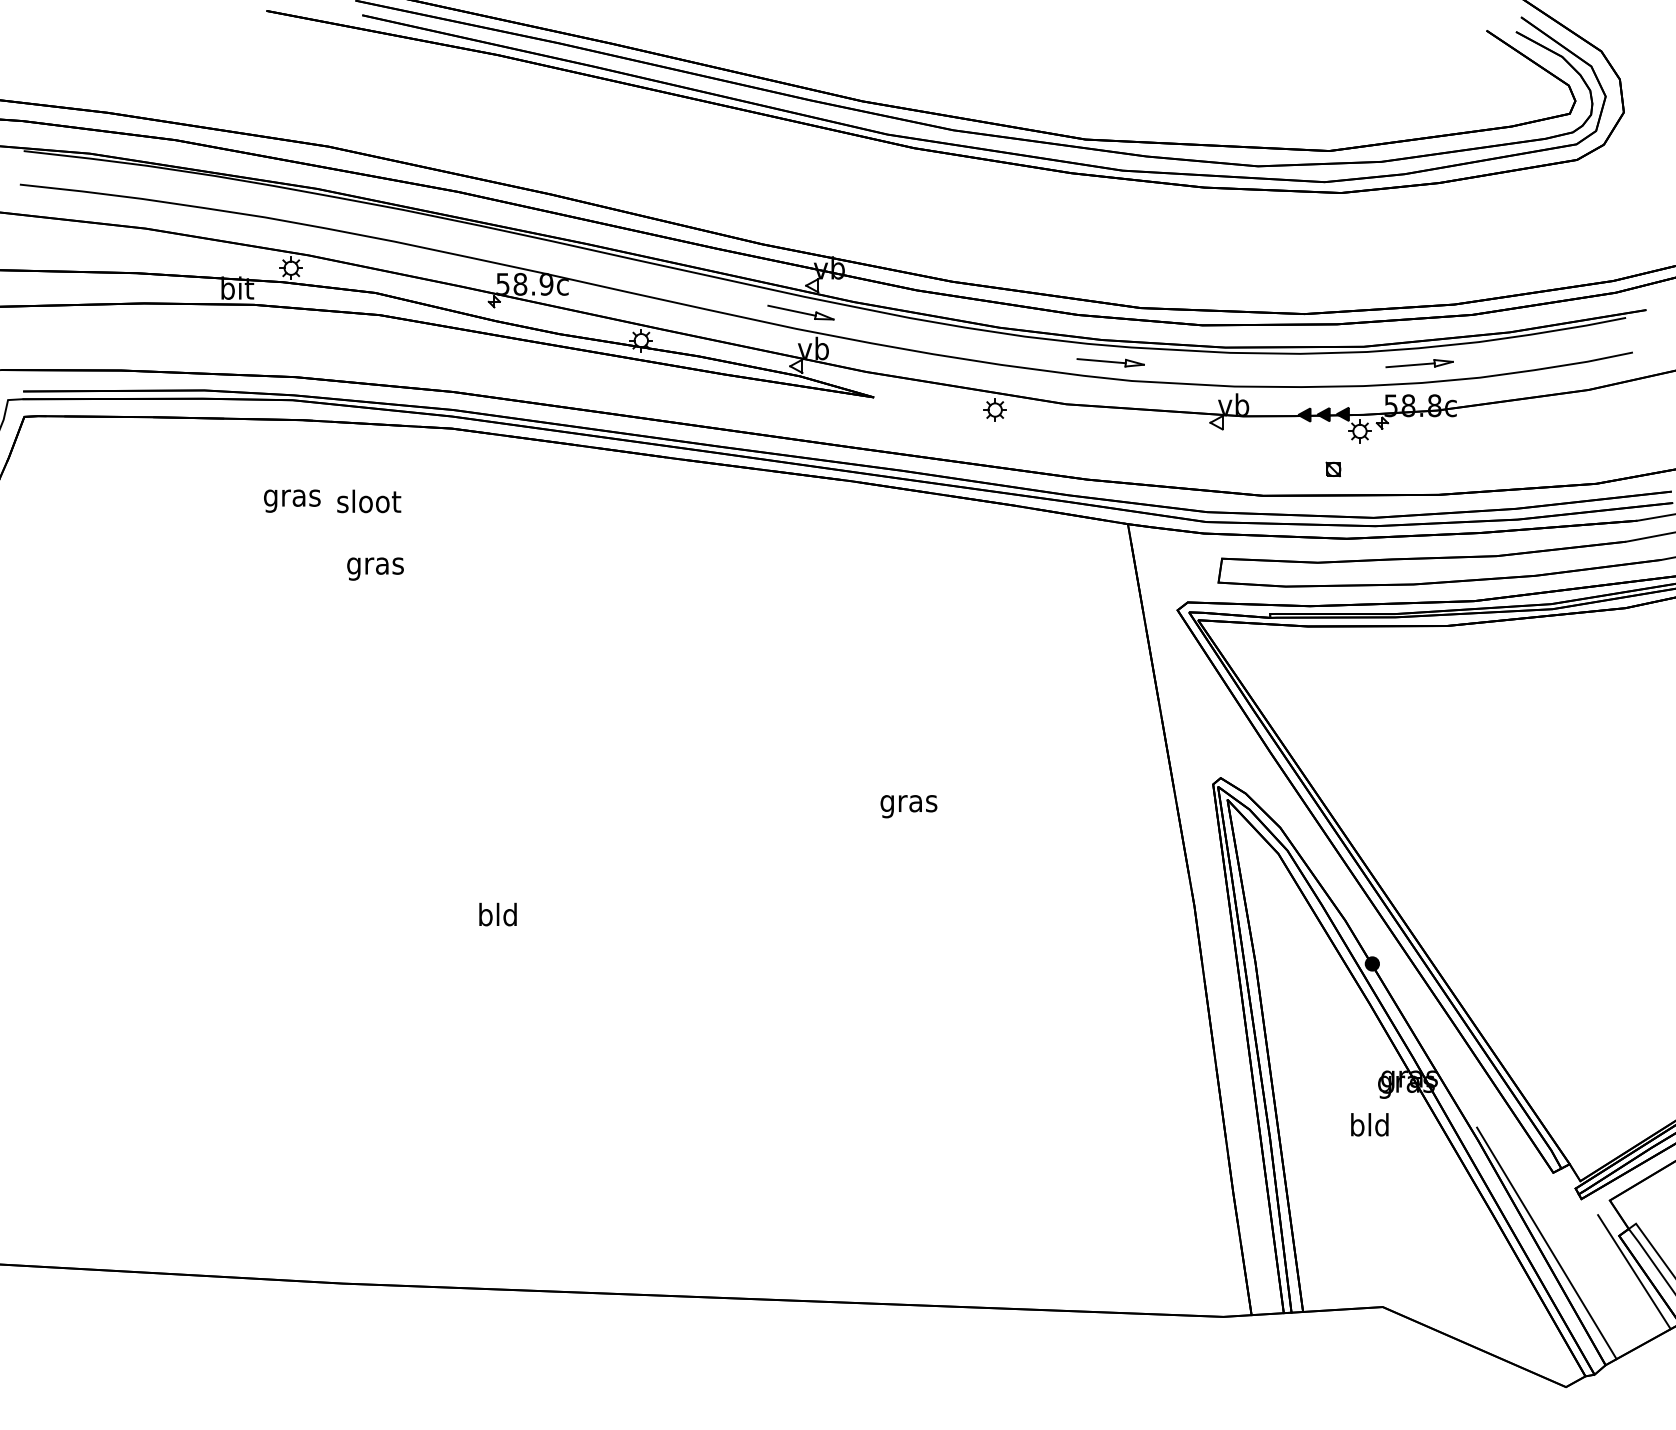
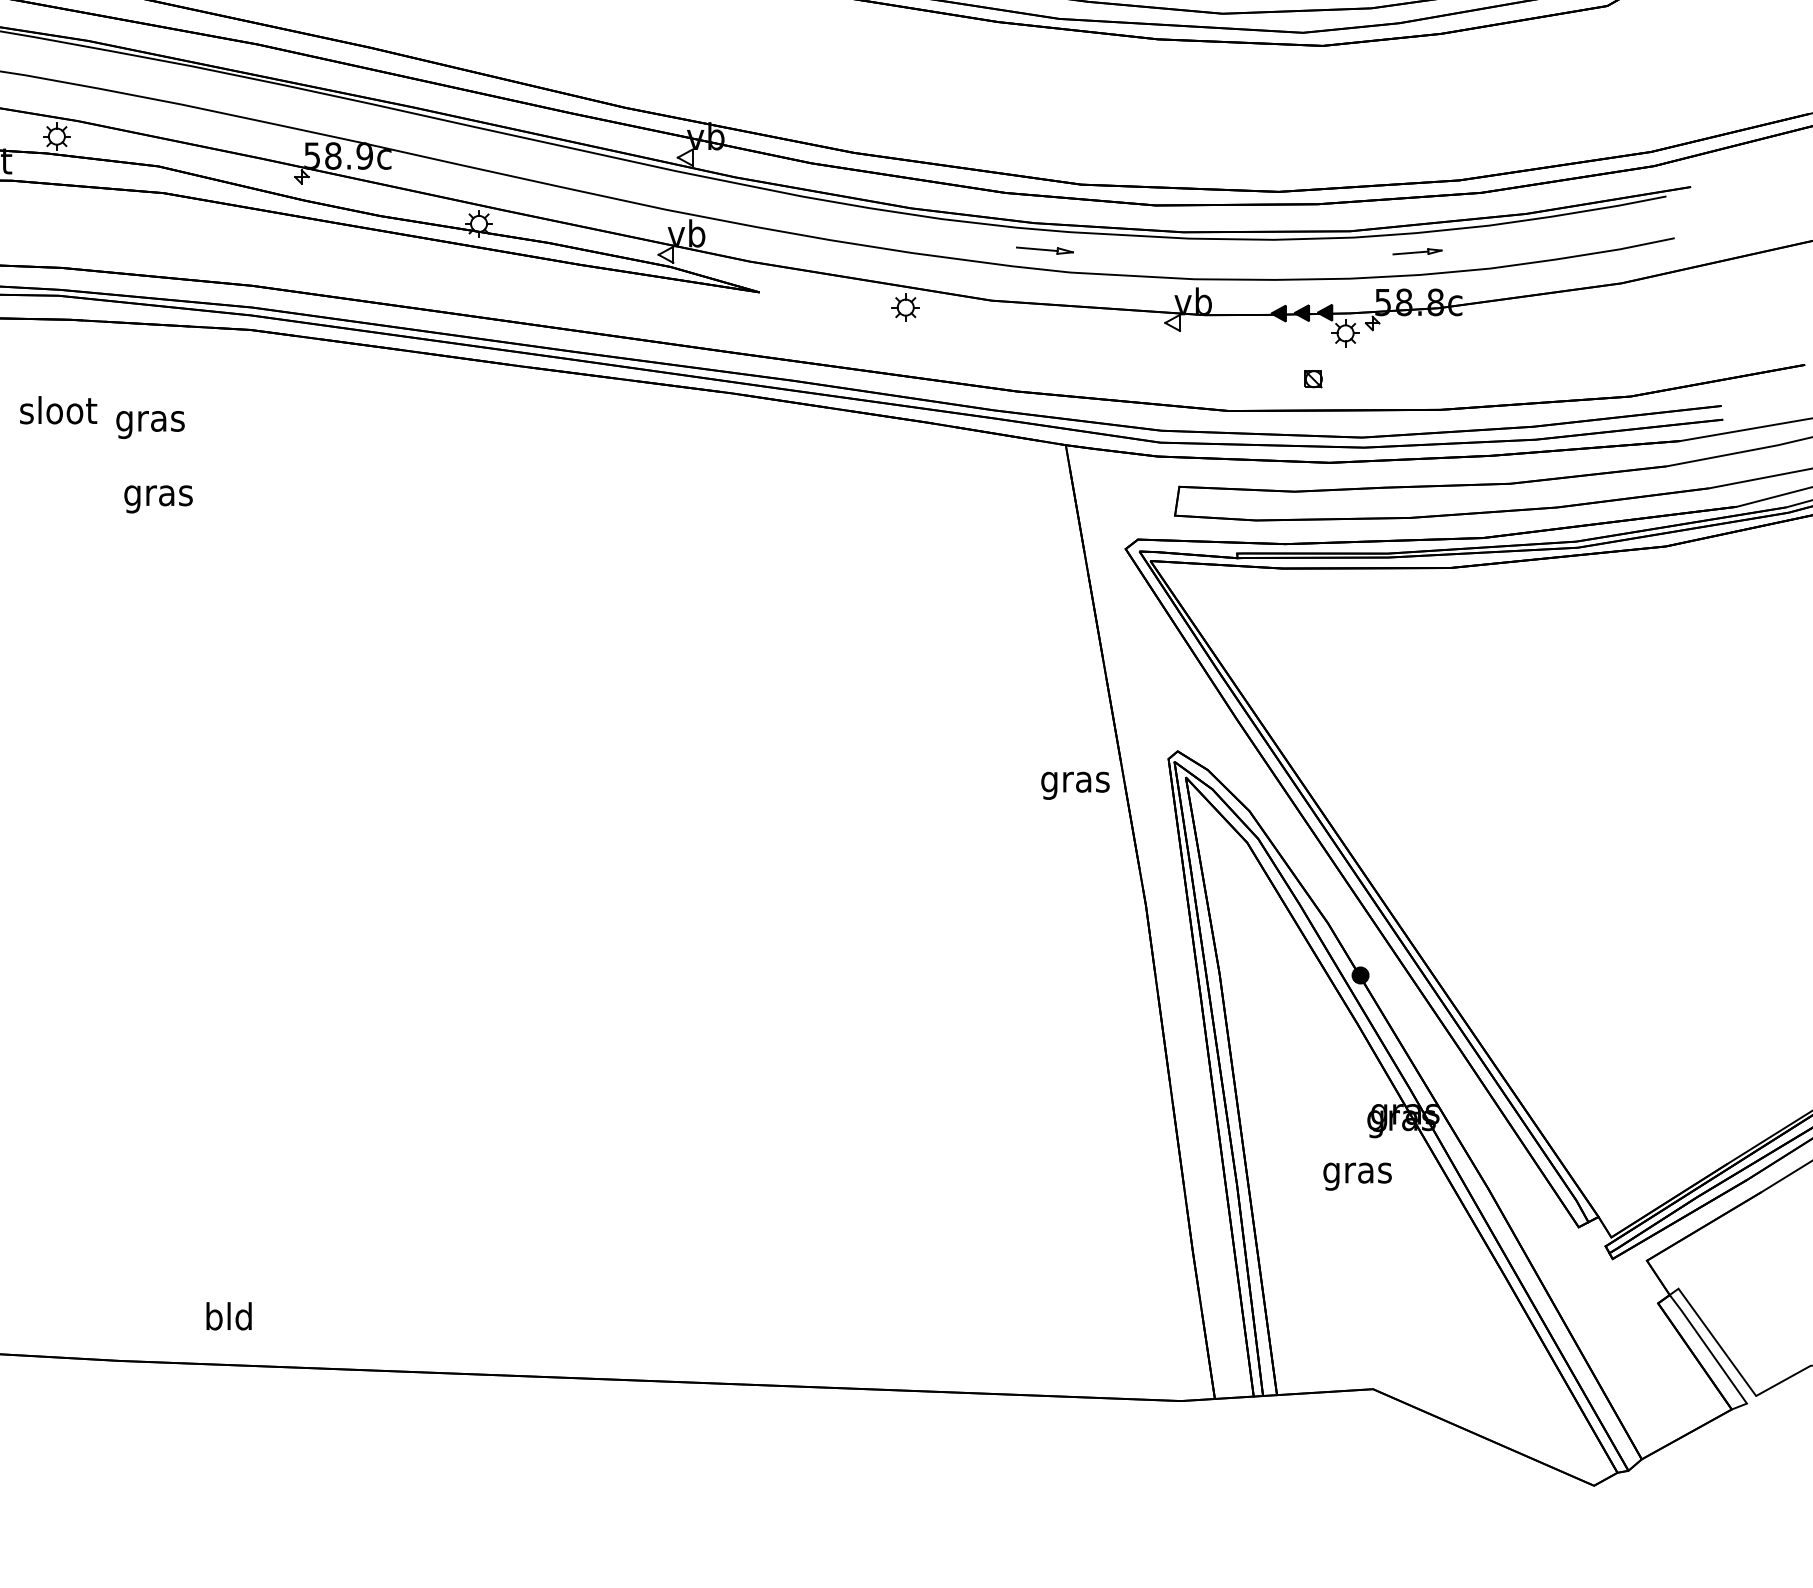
part: (800, 312) -> (670, 189), removed
part: (1110, 362) -> (1044, 250), size x0.7
part: (1419, 363) -> (1417, 251), size x0.6
text: (292, 497) -> (58, 413), gras -> sloot
text: (369, 504) -> (151, 421), sloot -> gras
text: (908, 806) -> (1074, 785), moved
text: (497, 914) -> (228, 1316), moved
text: (1369, 1127) -> (1357, 1172), bld -> gras
line: (1546, 1243) -> (1570, 1312), removed
line: (1634, 1272) -> (1676, 1347), removed

